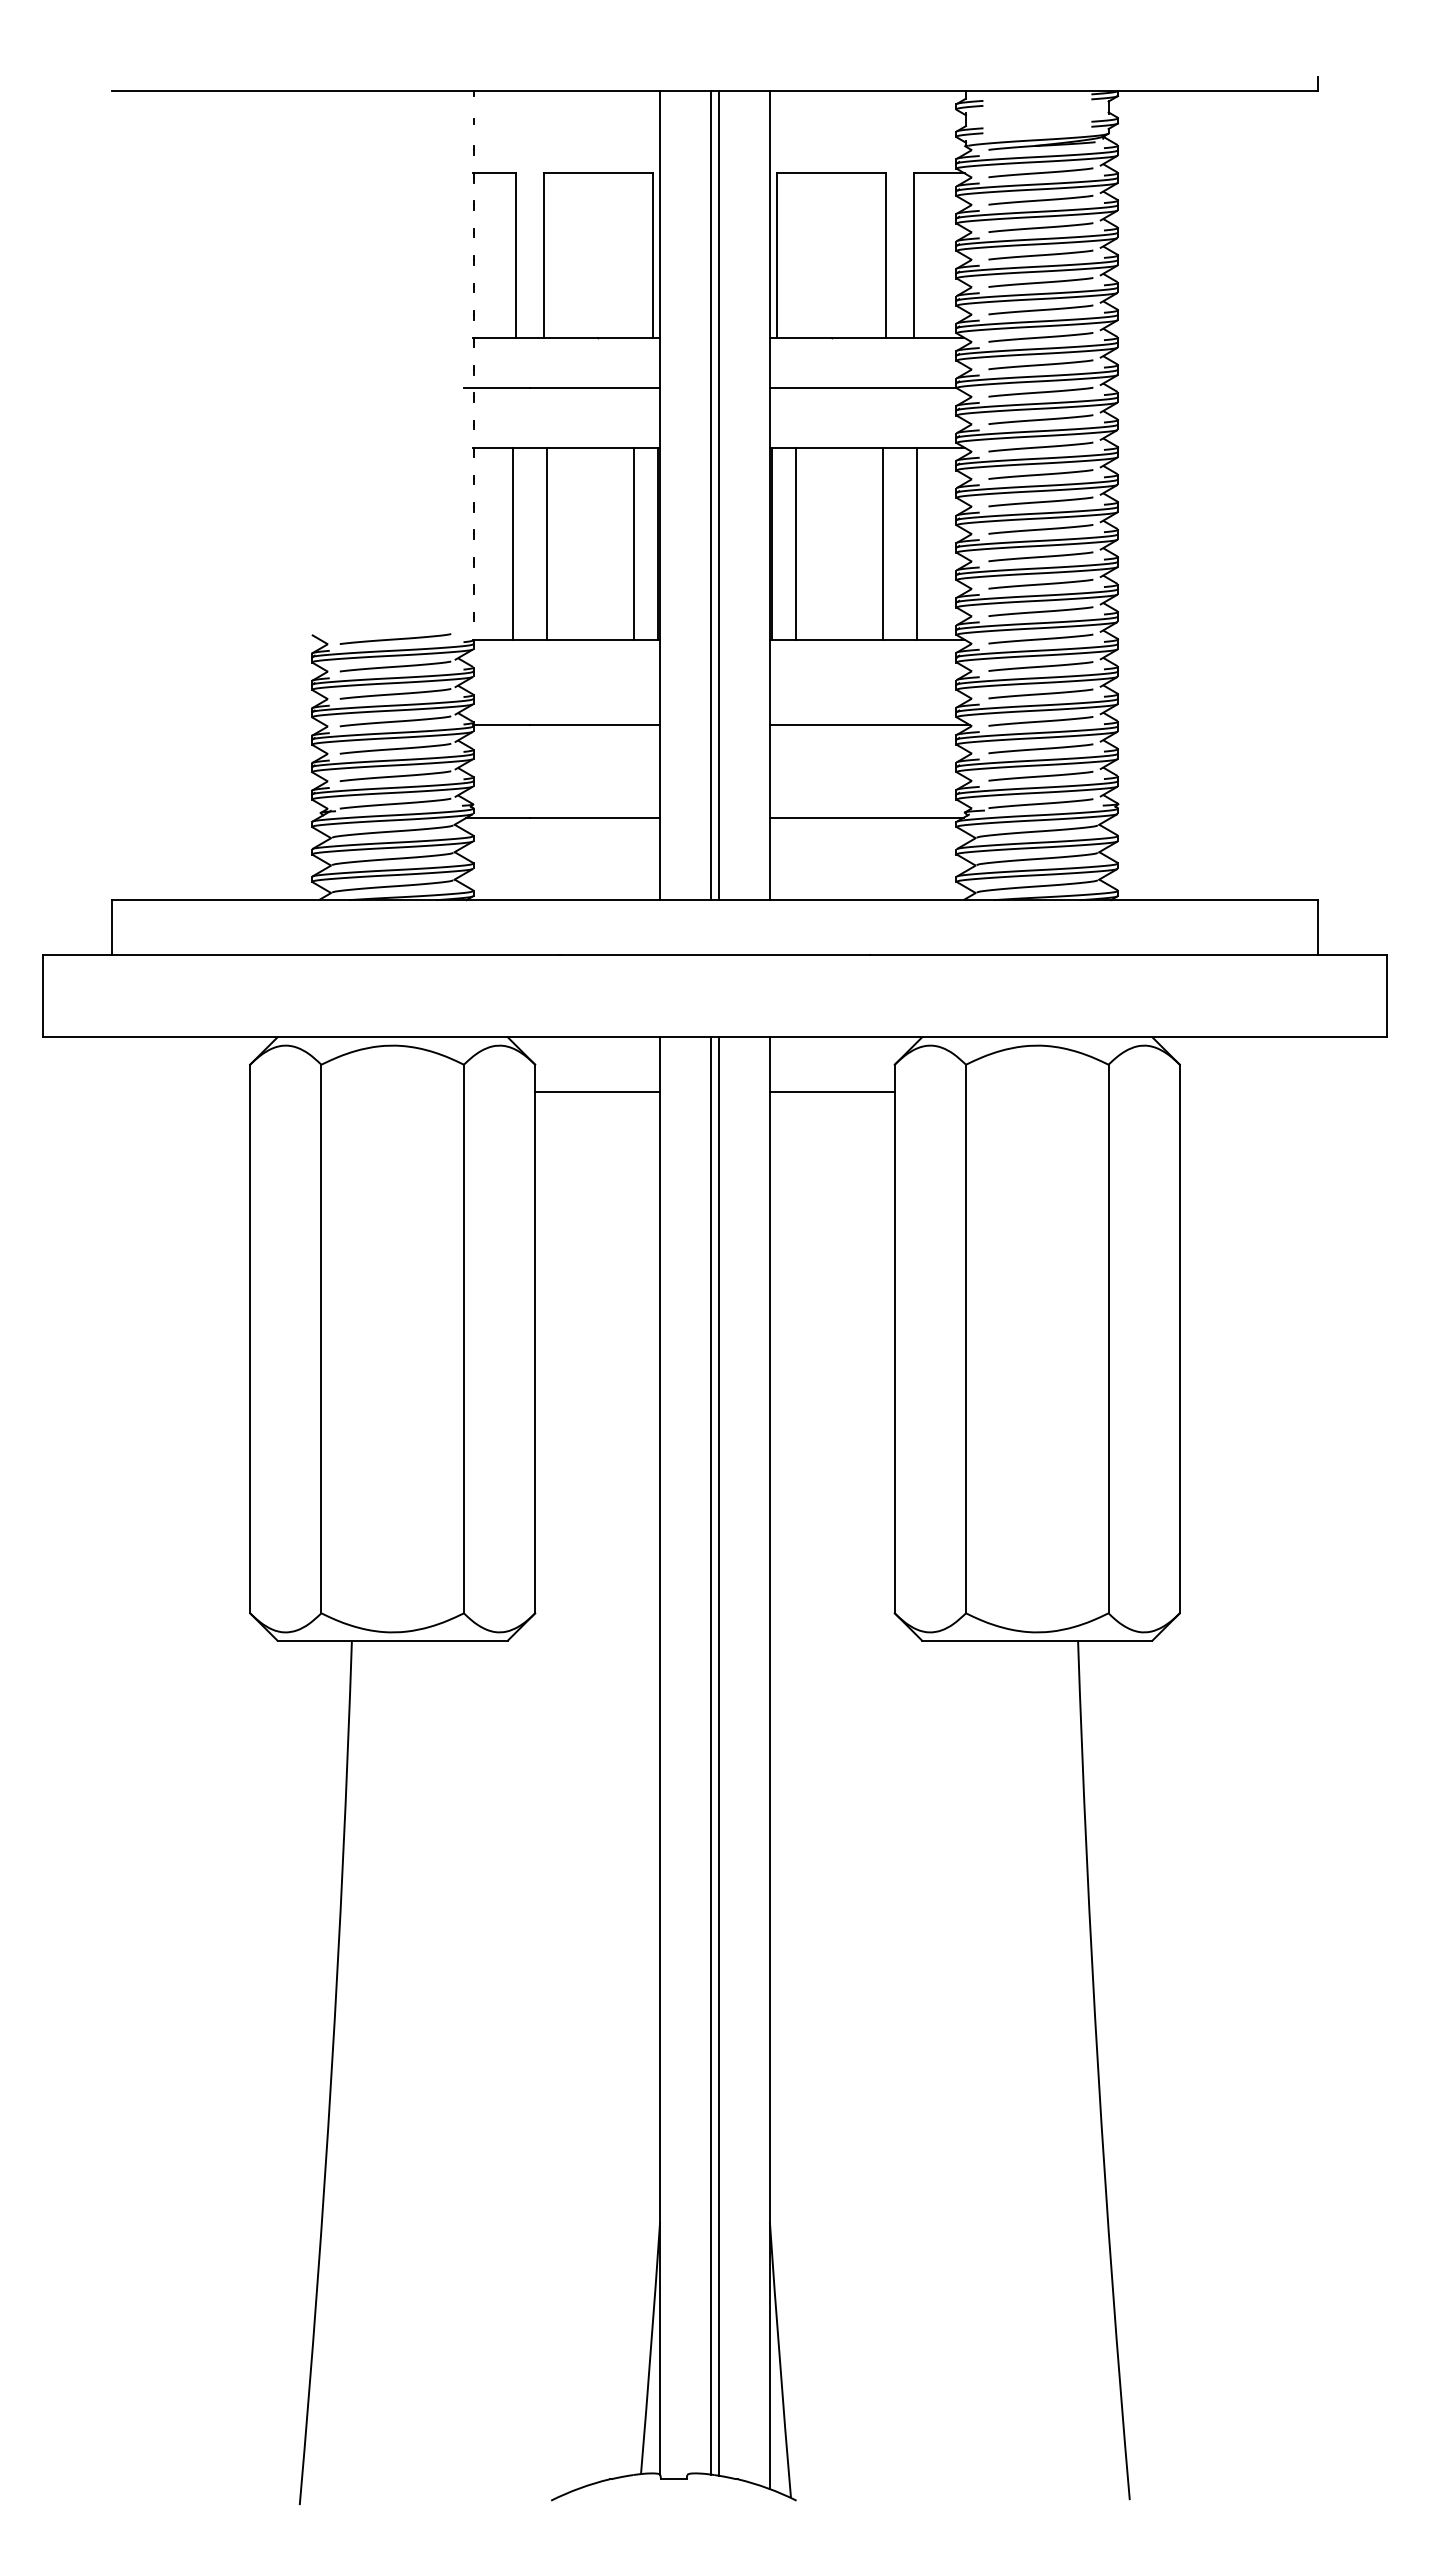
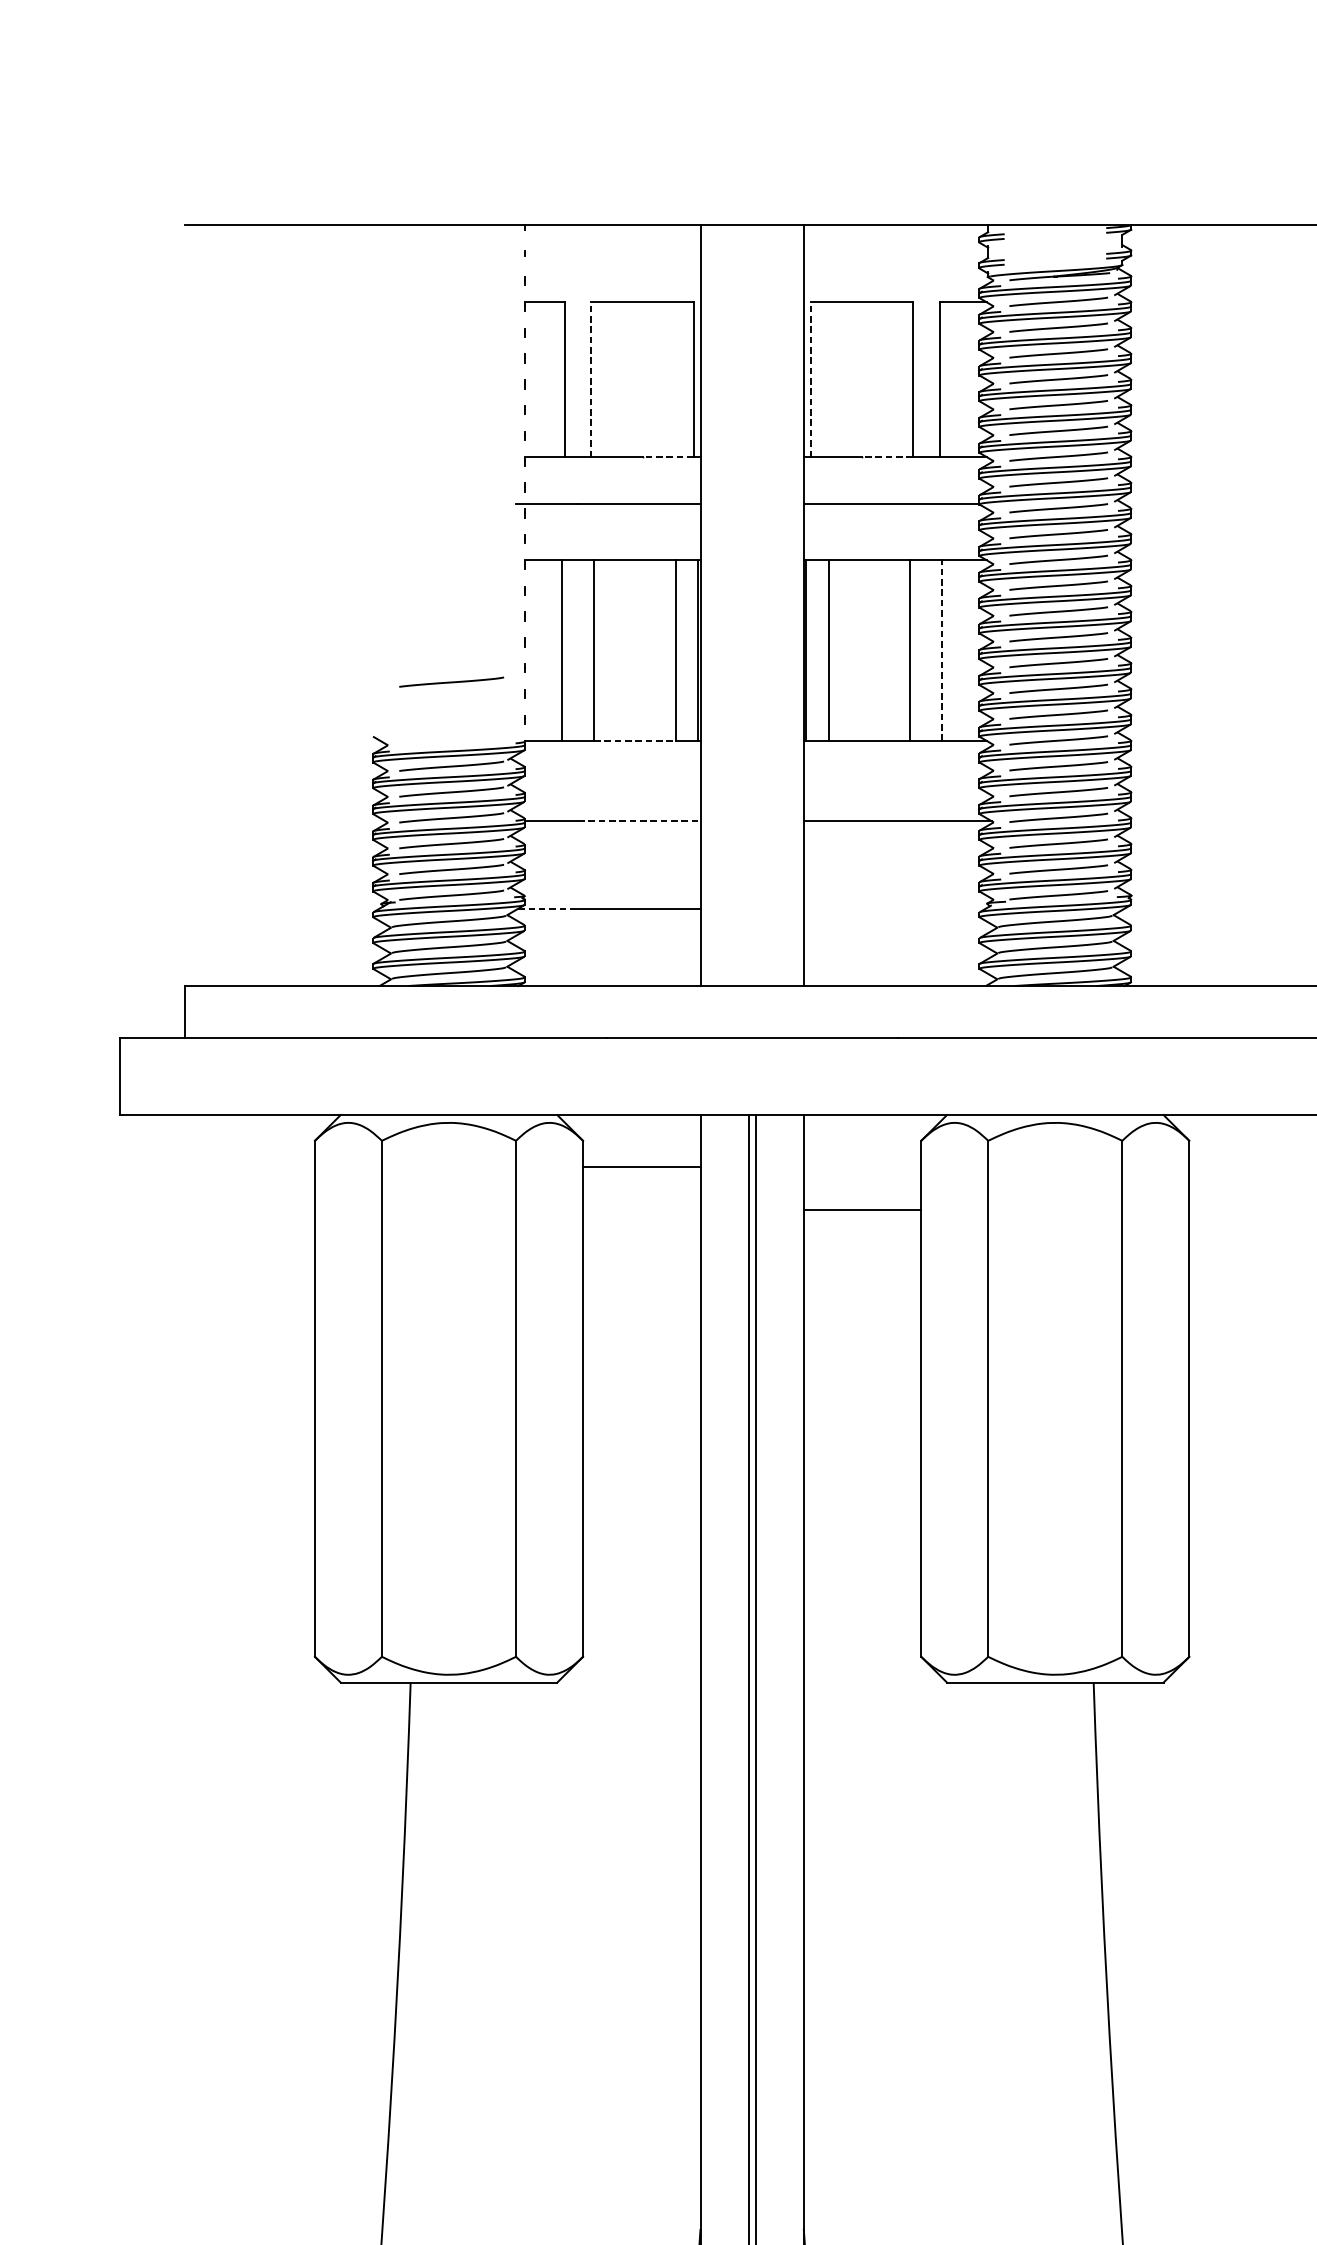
line: (544, 255) -> (591, 379), solid -> dashed
line: (777, 255) -> (810, 379), solid -> dashed
line: (625, 337) -> (667, 456), solid -> dashed
line: (858, 337) -> (887, 456), solid -> dashed
line: (711, 495) -> (748, 605), removed
line: (718, 495) -> (755, 605), removed
line: (917, 543) -> (942, 650), solid -> dashed
line: (395, 638) -> (451, 681), moved
line: (590, 639) -> (635, 740), solid -> dashed
line: (595, 725) -> (639, 821), solid -> dashed
line: (498, 817) -> (548, 908), solid -> dashed
line: (866, 817) -> (894, 908), removed
line: (831, 1092) -> (861, 1210), moved

